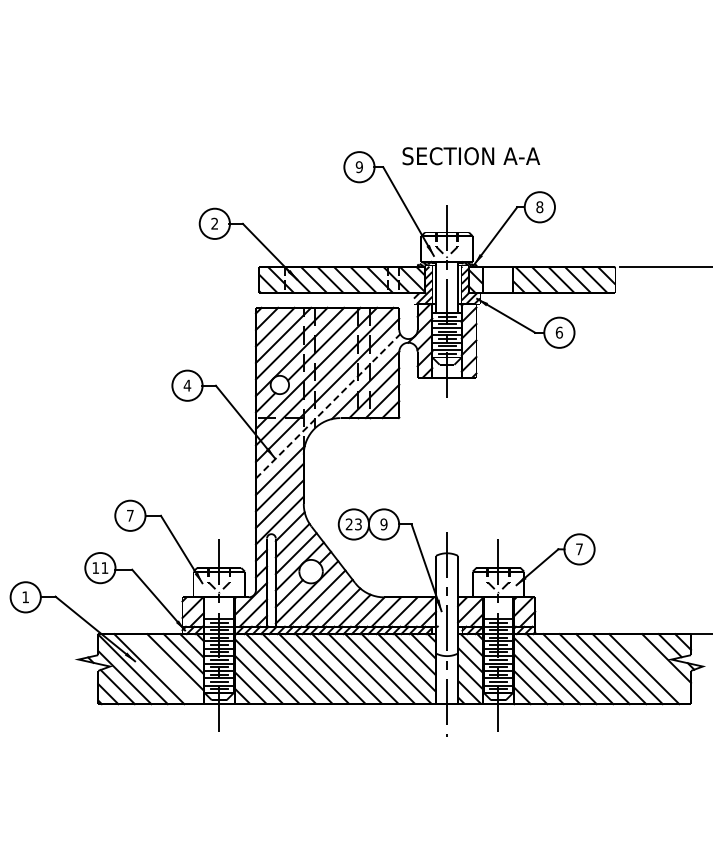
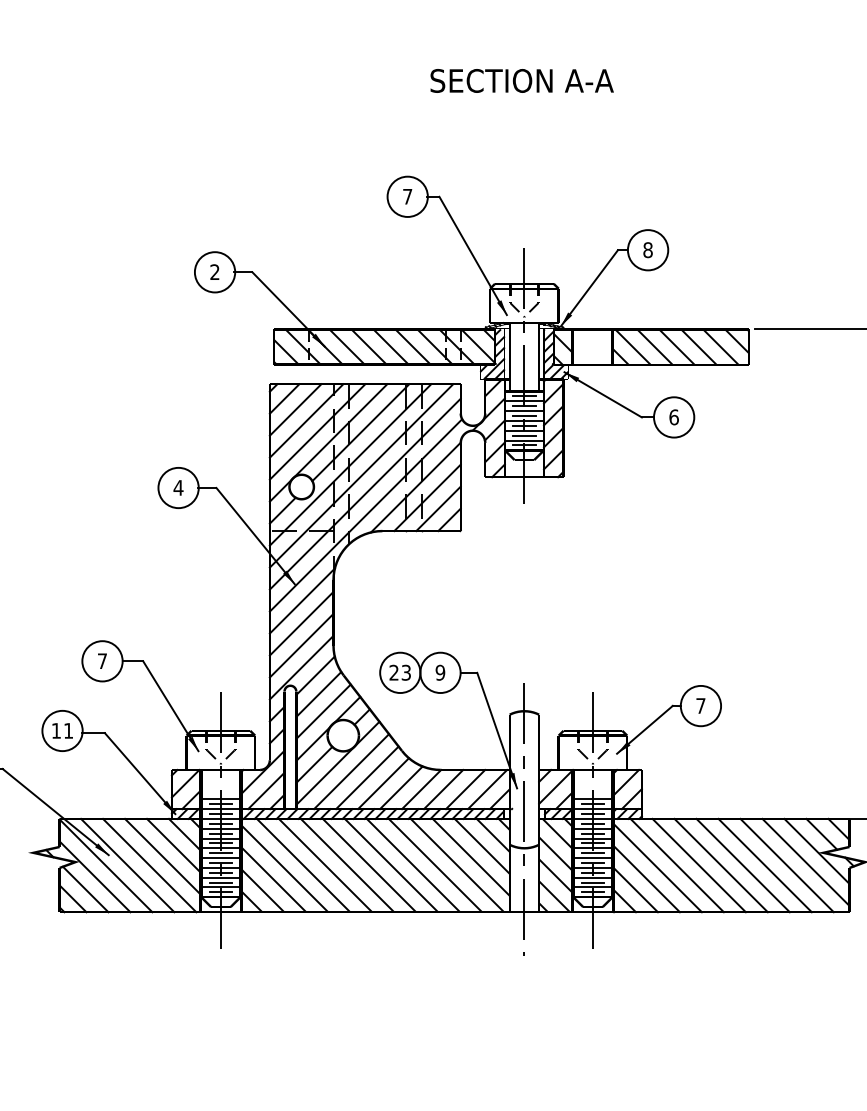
text: (471, 156) -> (522, 81), moved
text: (358, 167) -> (406, 197), 9 -> 7
line: (328, 405) -> (366, 514), dashed -> solid
line: (658, 666) -> (806, 862), added
line: (165, 669) -> (149, 866), added

